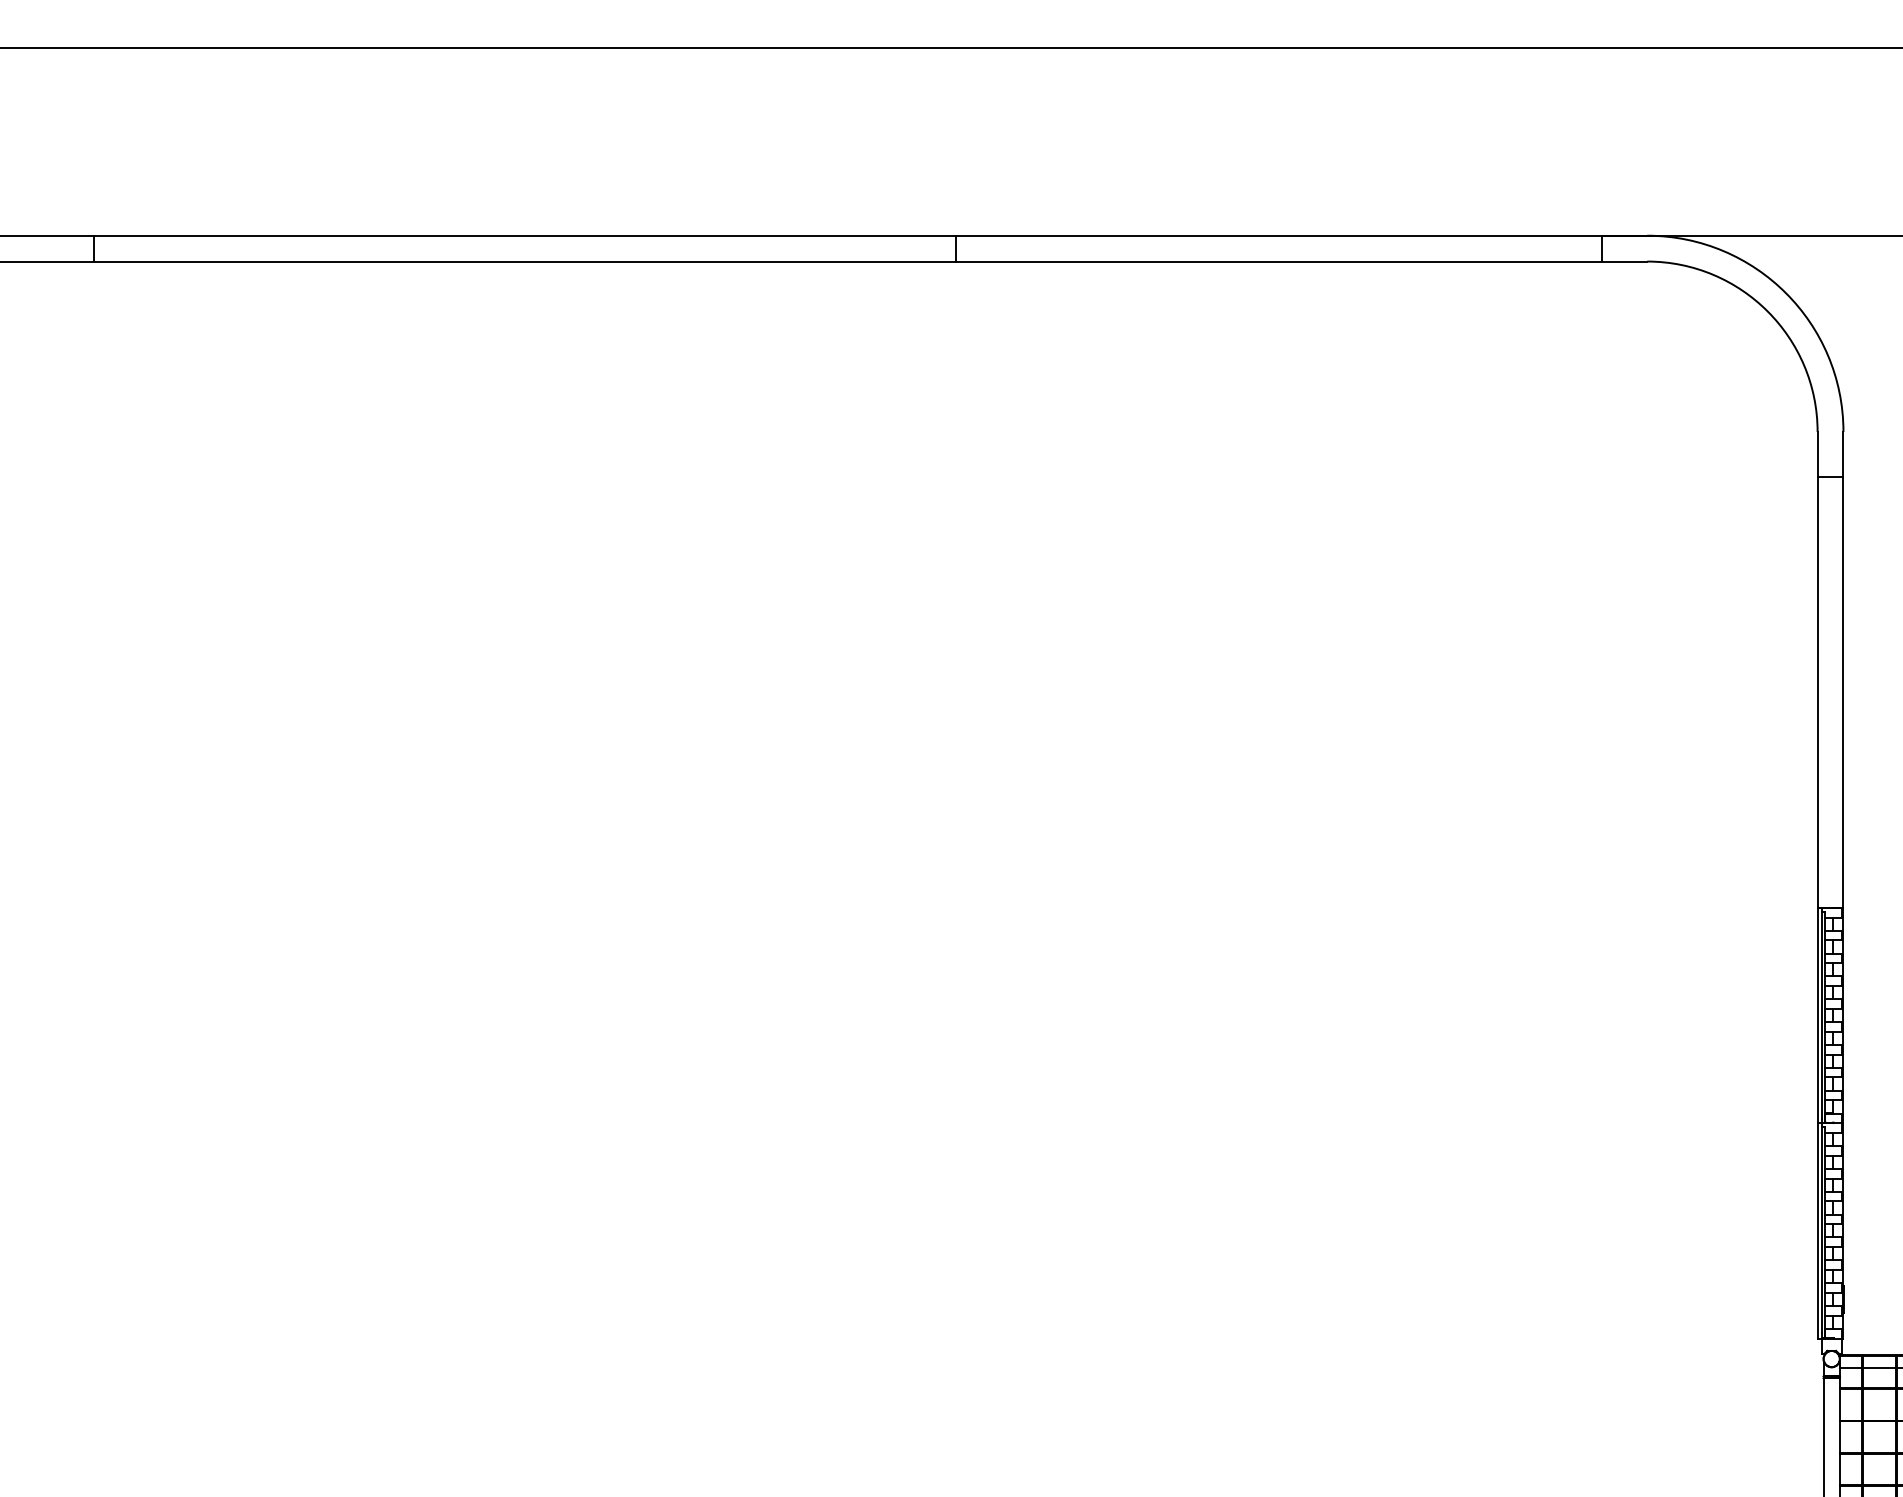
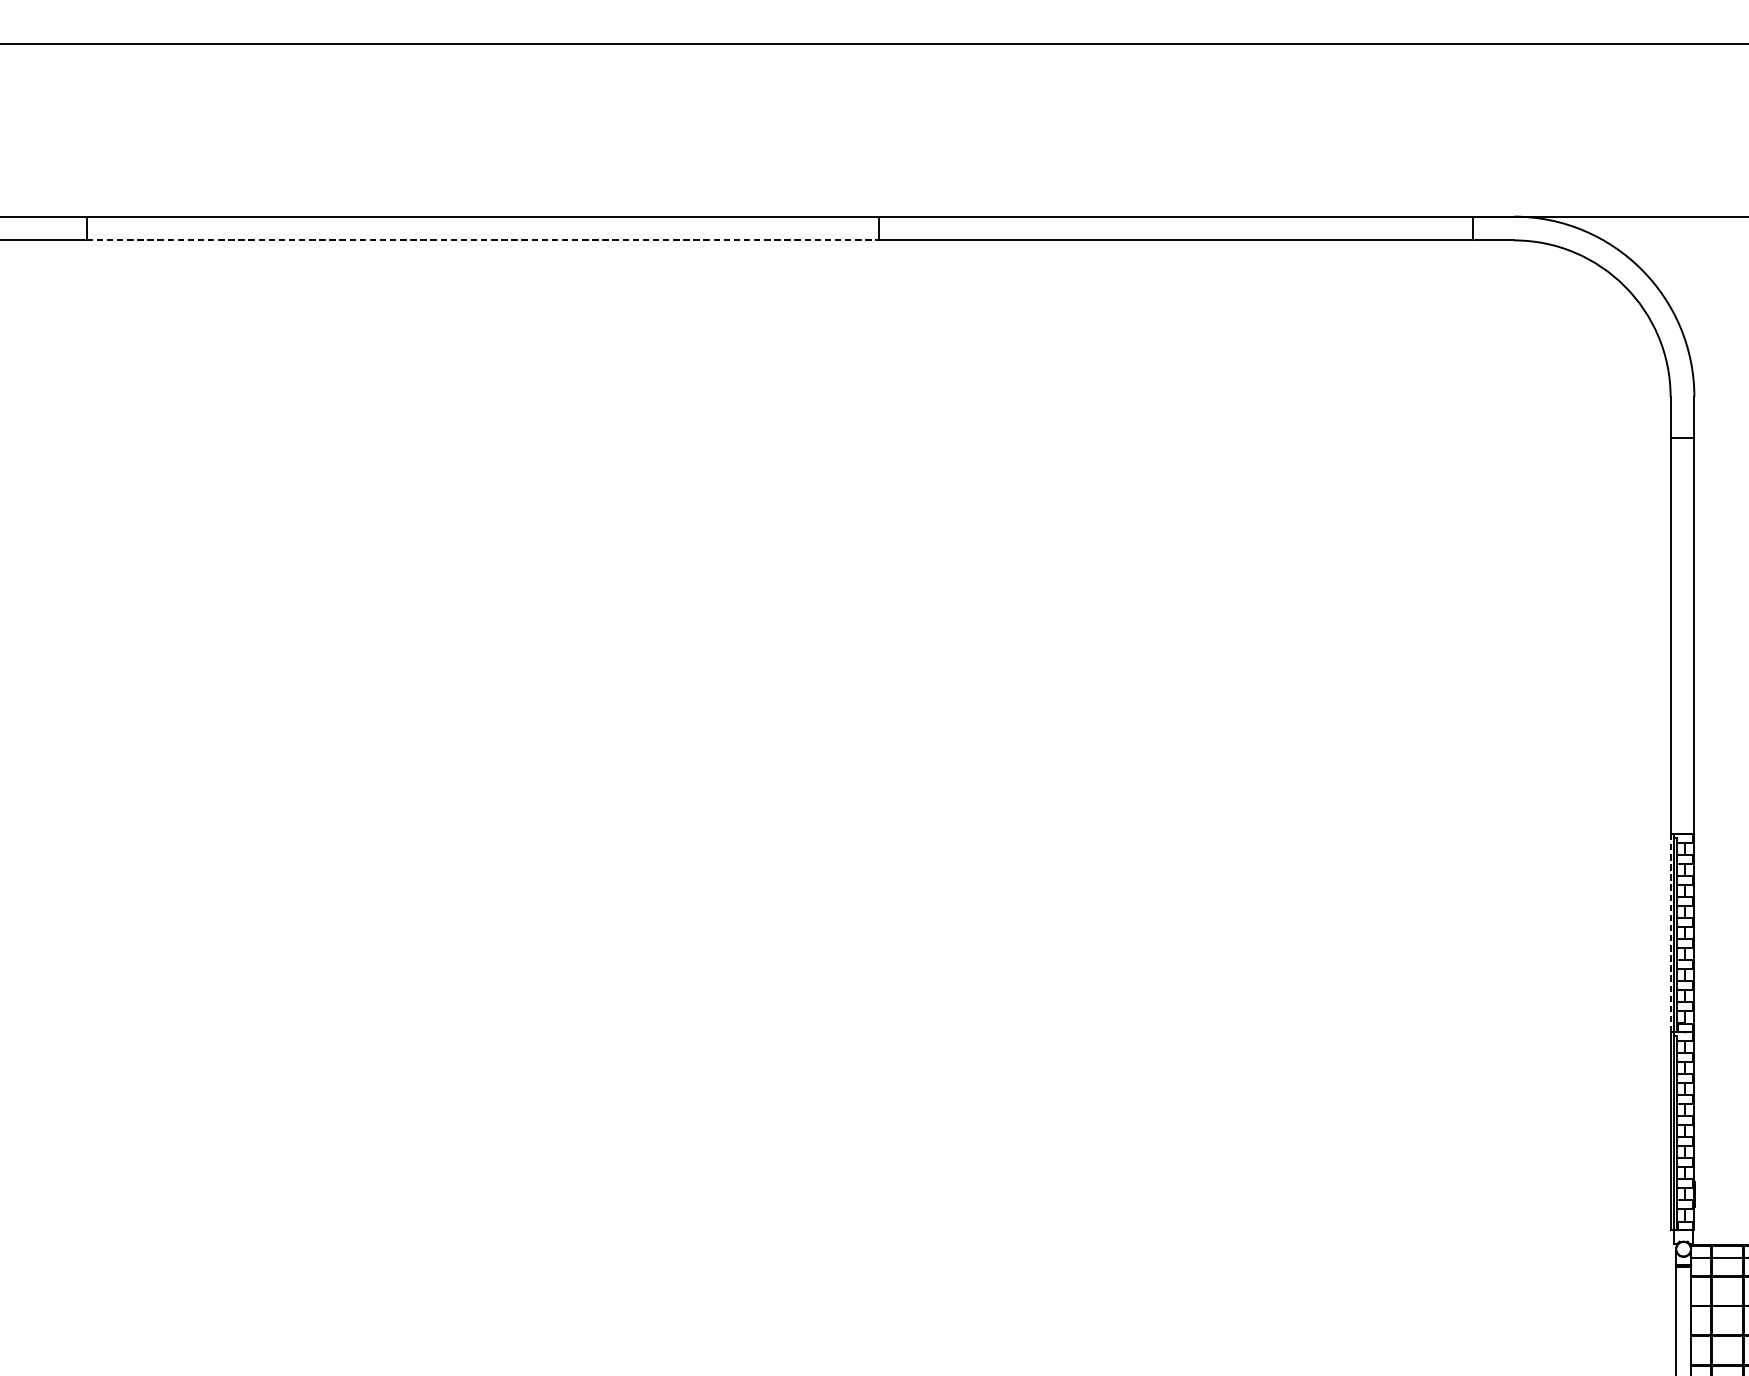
line: (525, 261) -> (482, 240), solid -> dashed
line: (1817, 1015) -> (1670, 933), solid -> dashed

